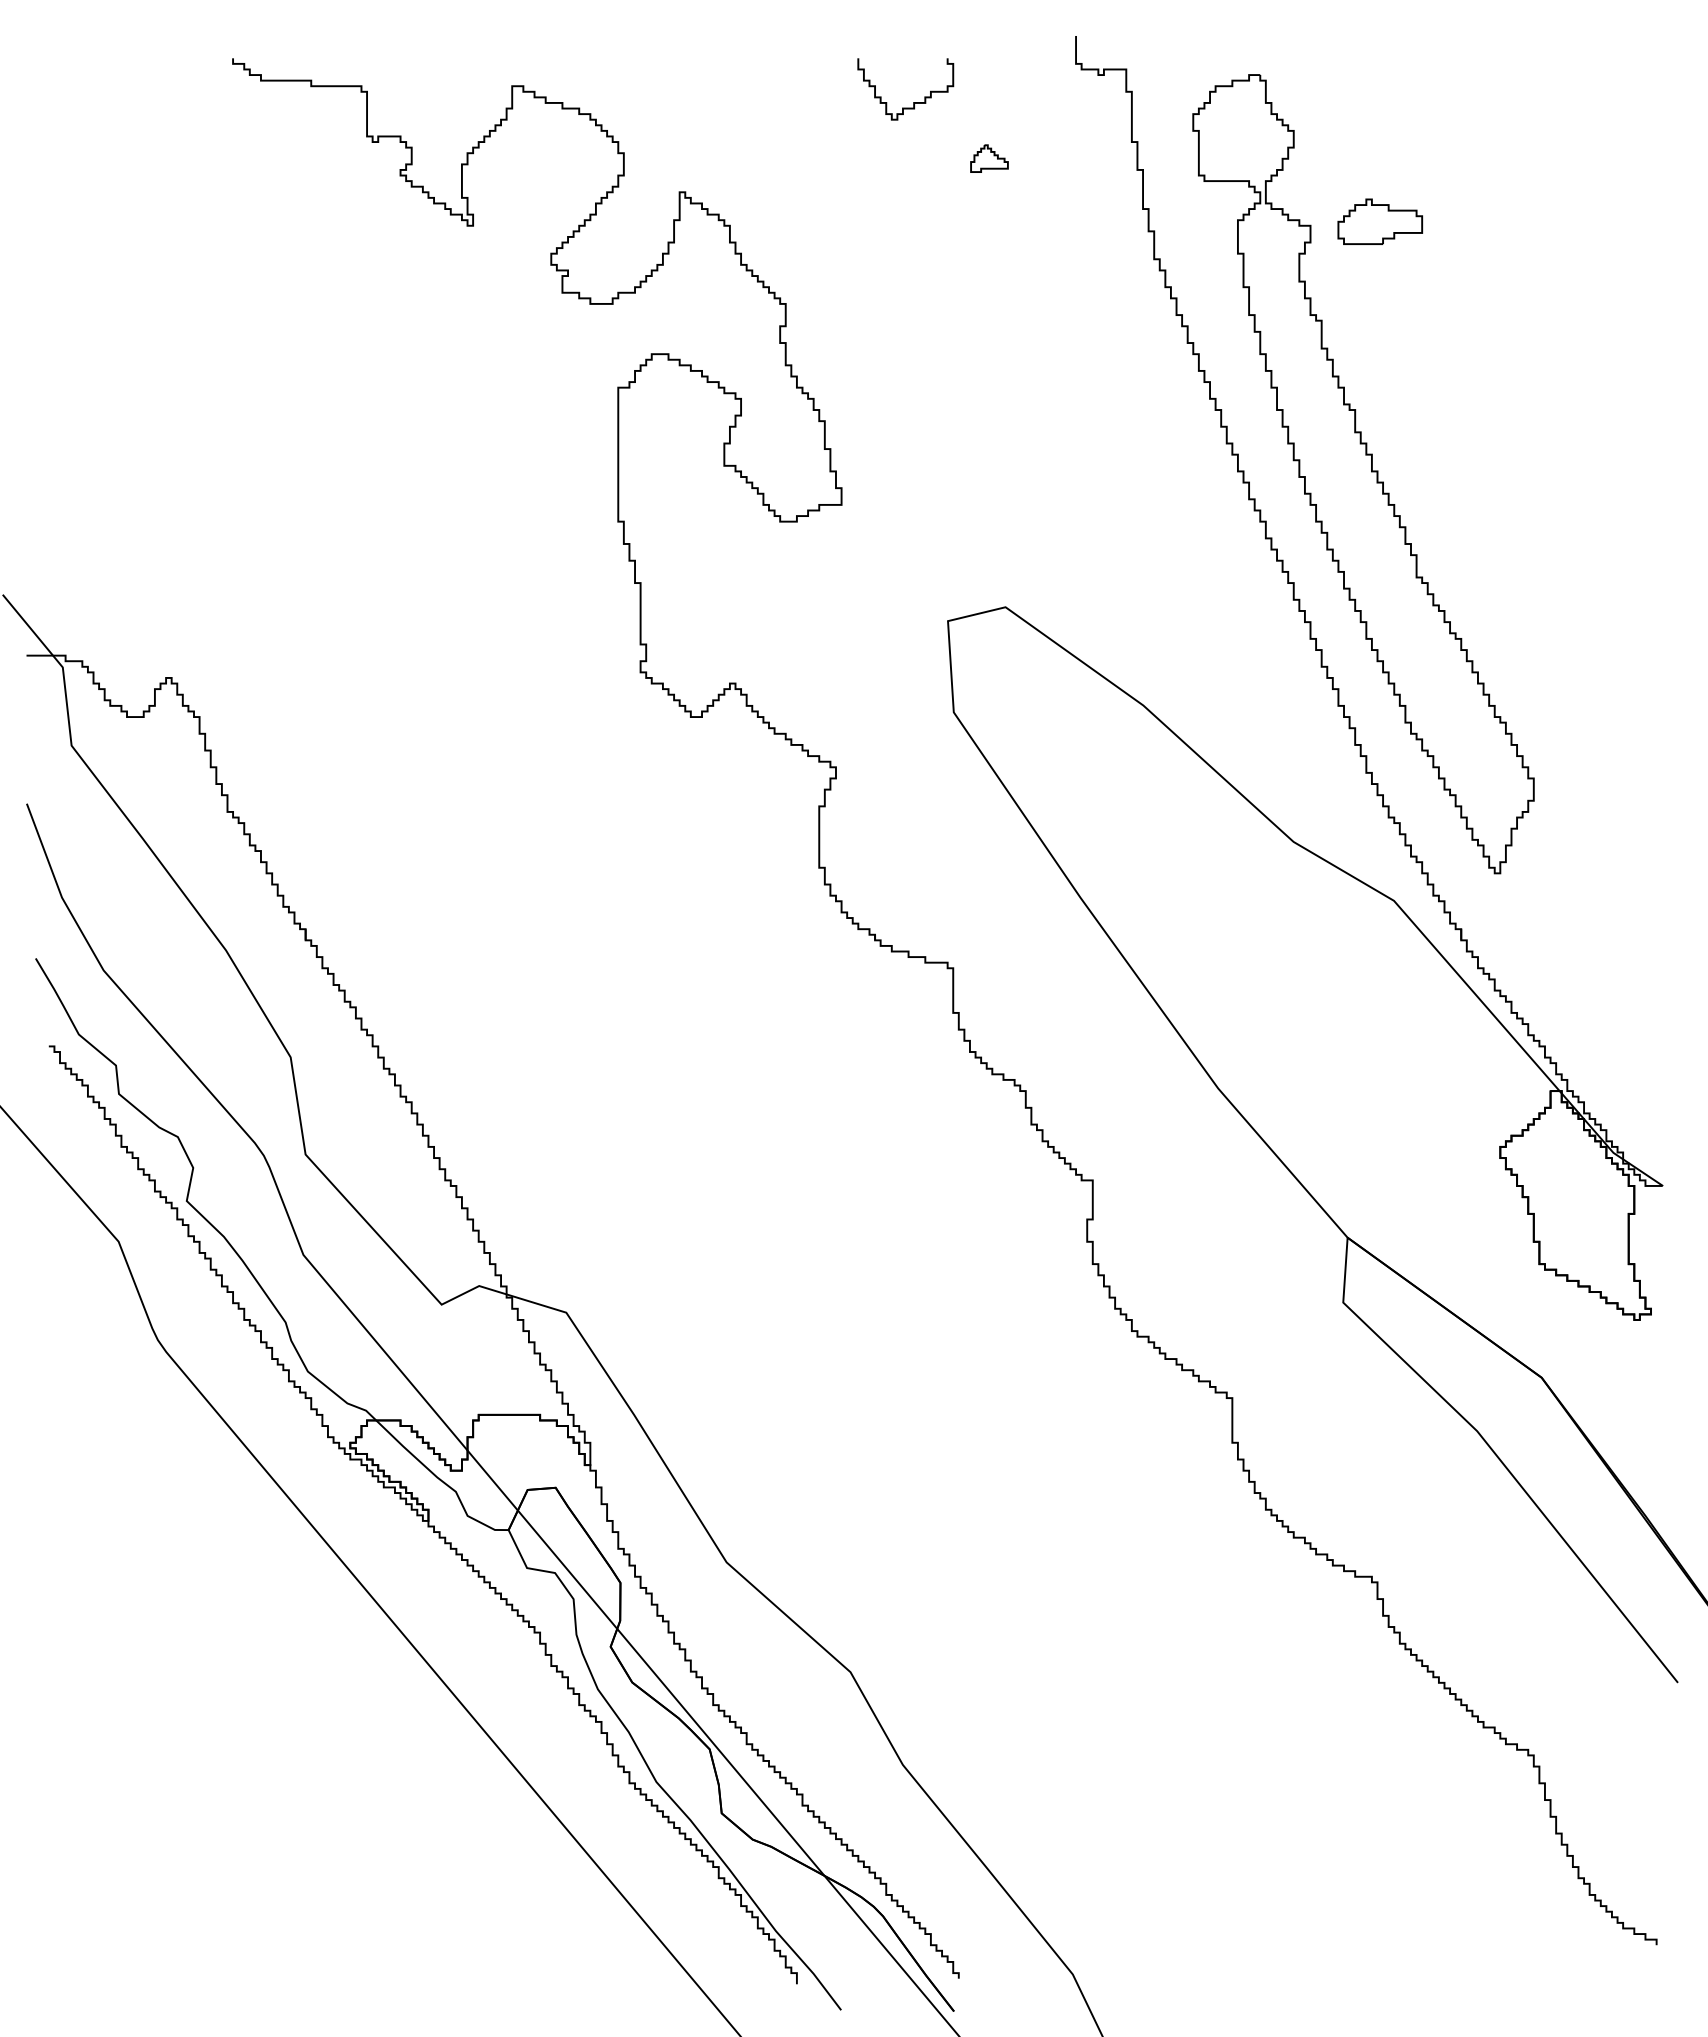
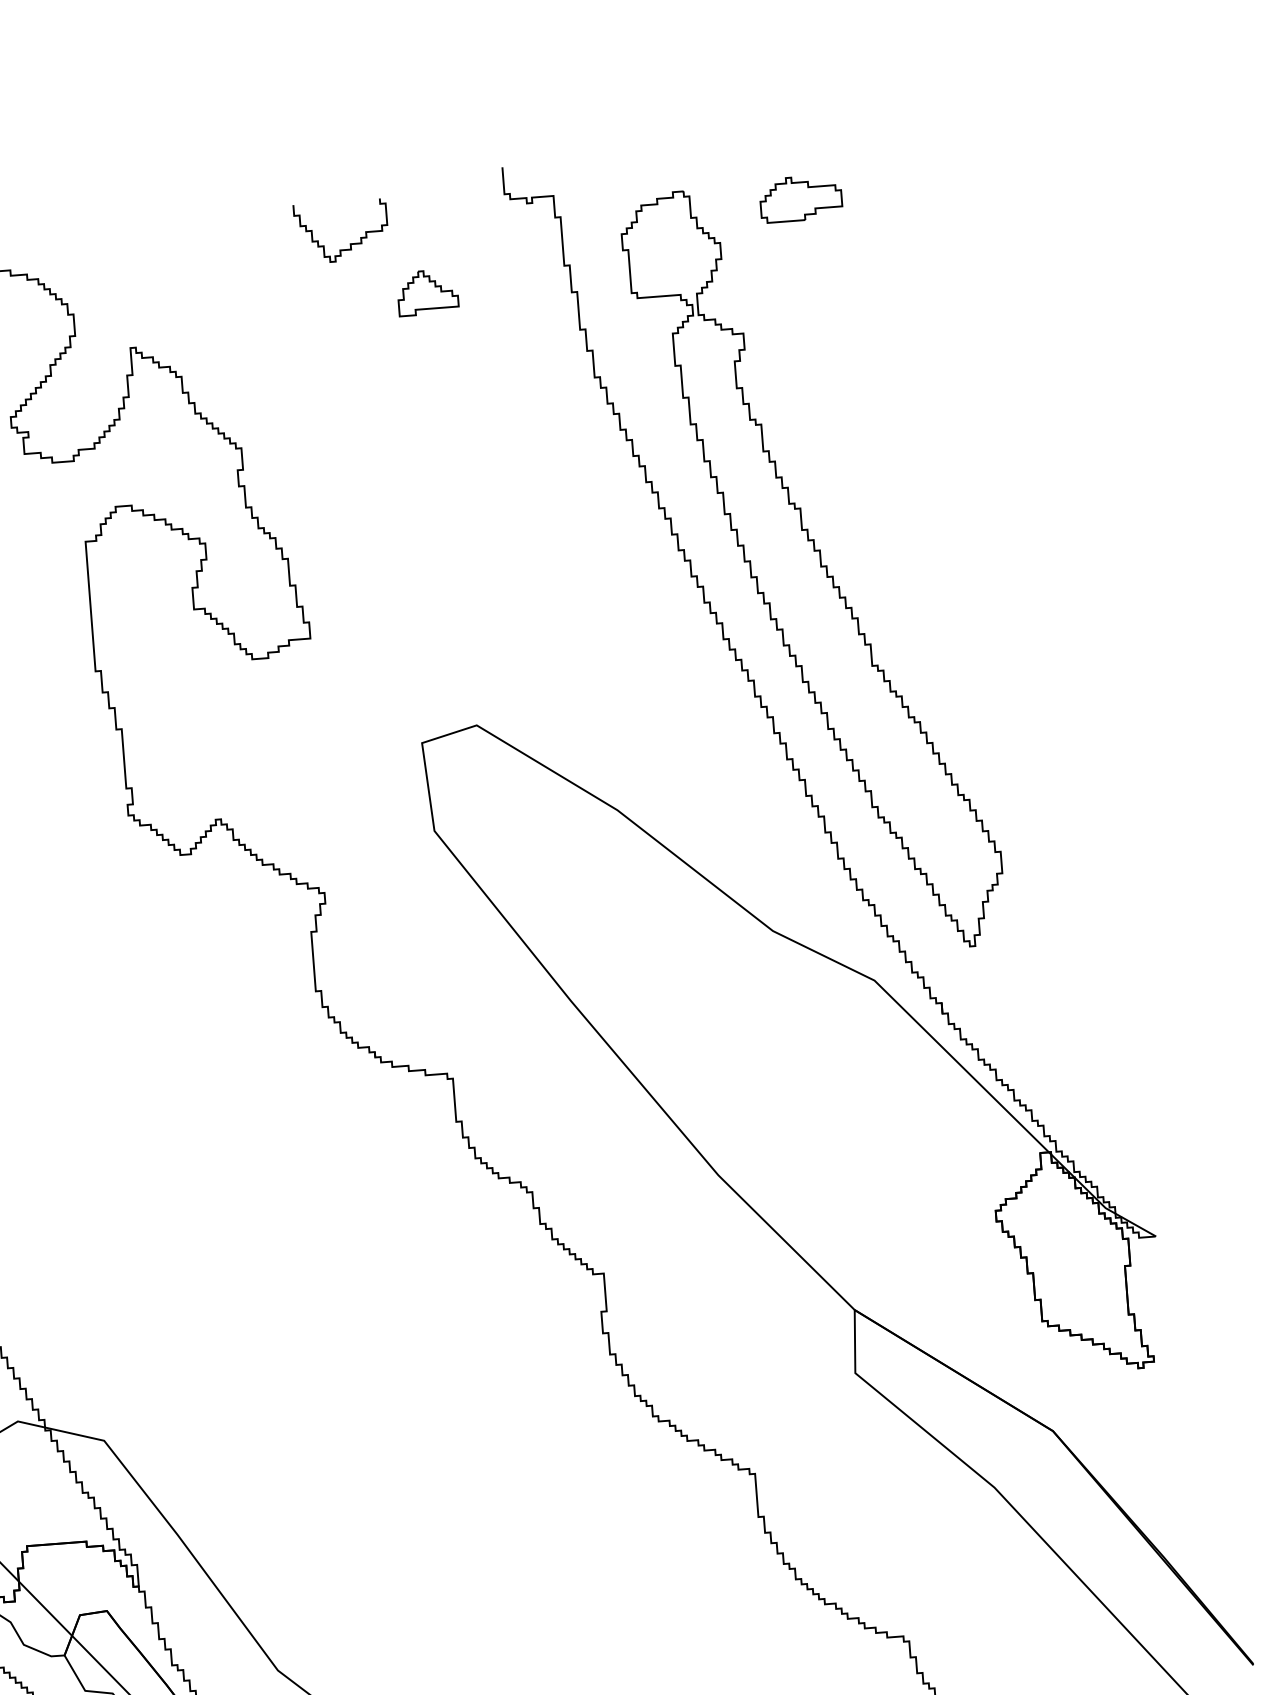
part: (989, 158) -> (427, 292), size x1.67
part: (1380, 221) -> (801, 198), moved

